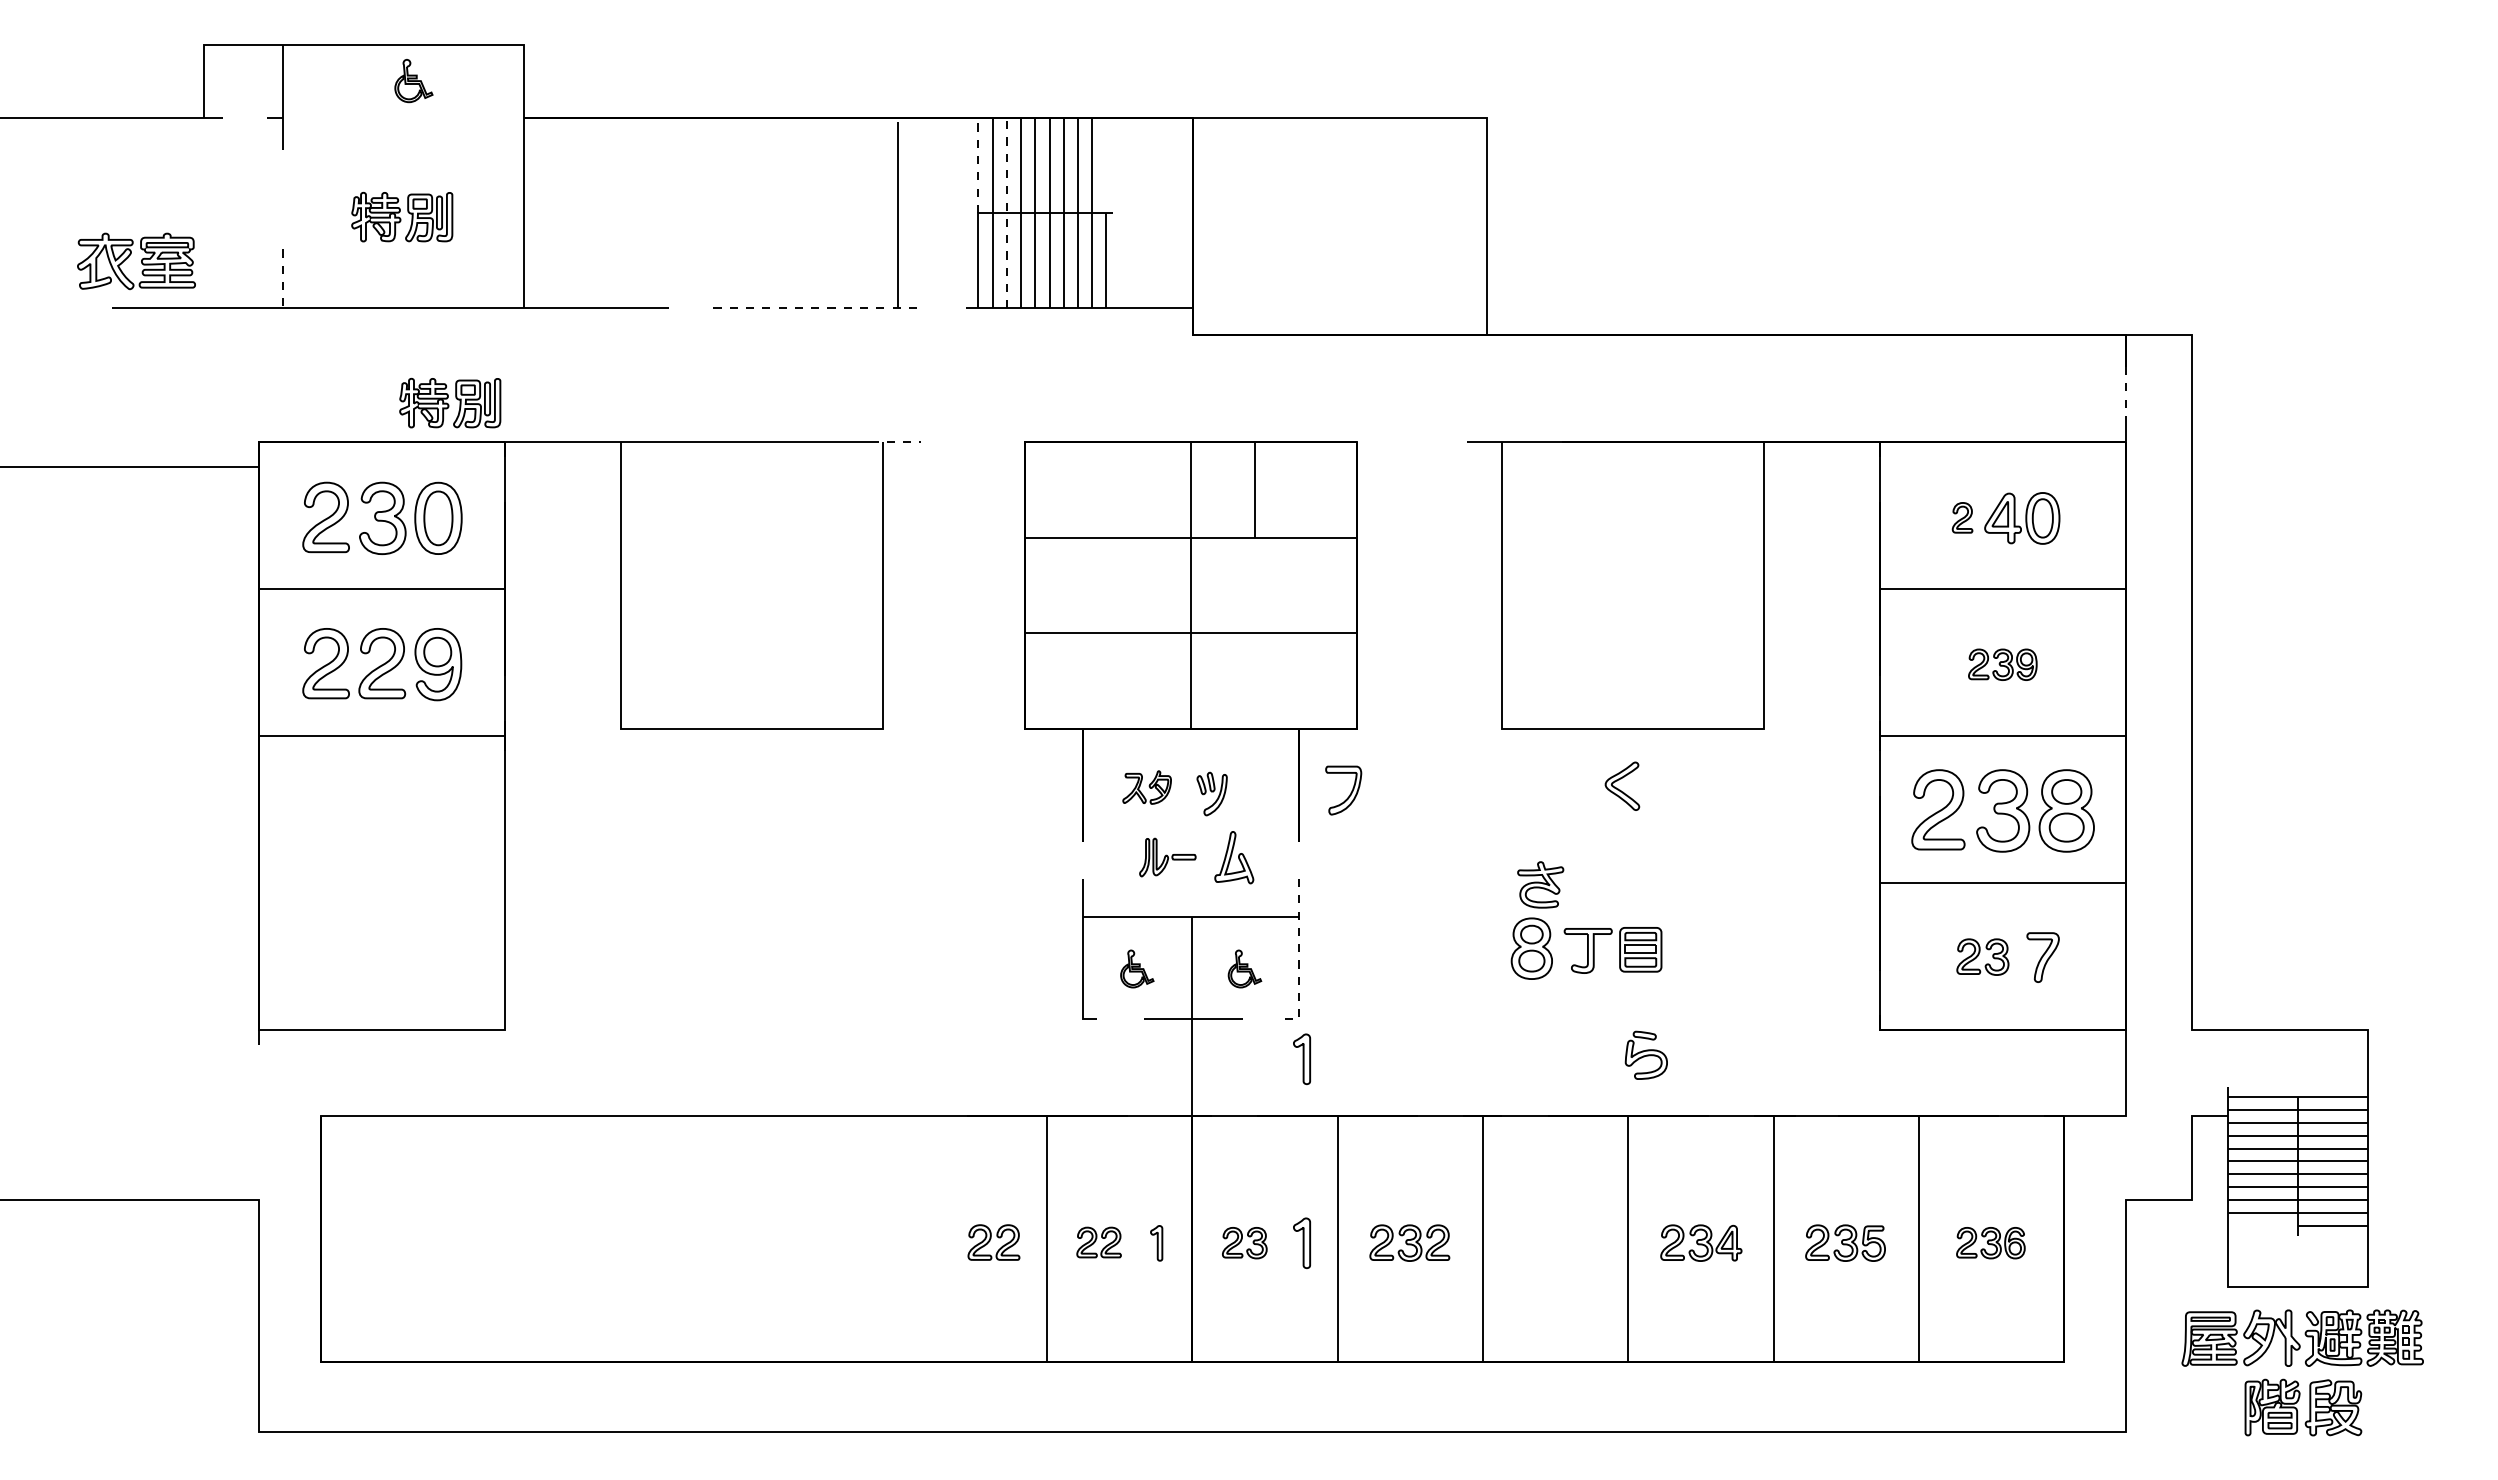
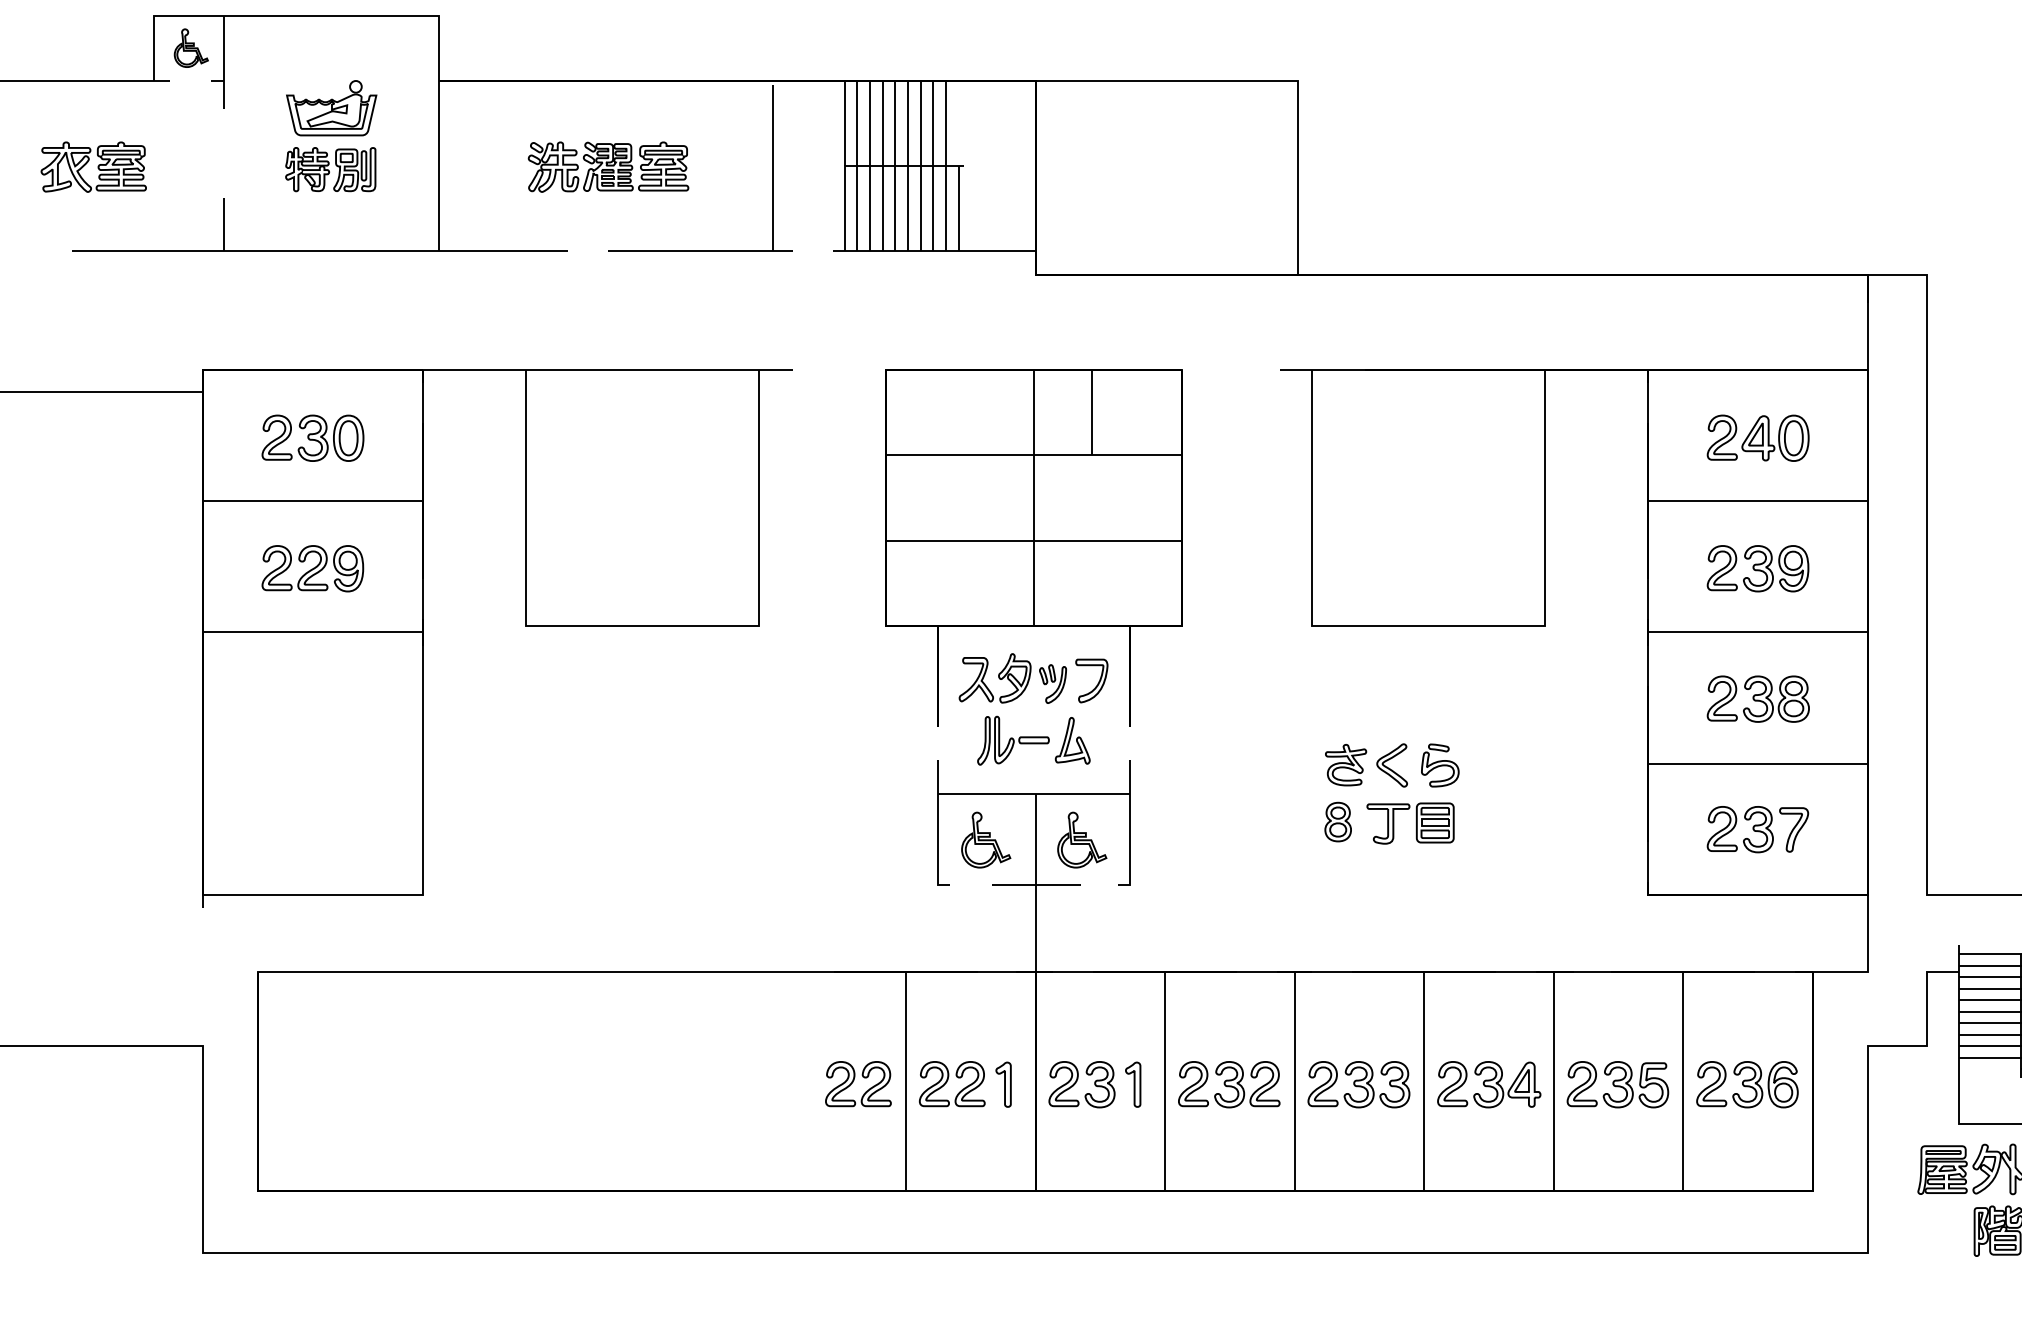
part: (413, 81) -> (190, 48), moved
part: (403, 147) -> (331, 107), added
line: (978, 165) -> (844, 123), dashed -> solid
line: (1006, 212) -> (869, 165), dashed -> solid
part: (713, 214) -> (608, 167), added
part: (136, 261) -> (93, 167), moved
line: (282, 278) -> (223, 224), dashed -> solid
line: (817, 308) -> (701, 251), dashed -> solid
line: (2125, 394) -> (1867, 327), dashed -> solid
part: (450, 402) -> (373, 334), removed
line: (896, 441) -> (771, 369), dashed -> solid
part: (1962, 517) -> (1722, 437), size x1.67
part: (381, 518) -> (312, 438), size x0.71
part: (381, 664) -> (312, 568), size x0.71
part: (2002, 664) -> (1757, 568), size x1.67
part: (1622, 785) -> (1392, 764), moved
part: (1146, 787) -> (994, 678), size x1.67
part: (1349, 794) -> (1097, 684), moved
part: (2002, 810) -> (1757, 698), size x0.62
part: (1167, 857) -> (1013, 740), size x1.43
part: (1531, 948) -> (1337, 821), size x0.71
line: (1298, 956) -> (1130, 828), dashed -> solid
part: (1982, 956) -> (1740, 828), size x1.43
part: (1137, 968) -> (986, 839), size x1.67
part: (1244, 968) -> (1081, 839), size x1.67
part: (1645, 1054) -> (1439, 764), moved
part: (1301, 1059) -> (1132, 920), removed
part: (993, 1242) -> (858, 1084), size x1.43
part: (1098, 1242) -> (951, 1084), size x1.67
part: (1244, 1242) -> (1081, 1084), size x1.67
part: (1409, 1242) -> (1229, 1084), size x1.43
part: (1554, 1242) -> (1358, 1084), added
part: (1701, 1242) -> (1489, 1084), size x1.43
part: (1845, 1242) -> (1617, 1084), size x1.43
part: (1990, 1242) -> (1747, 1084), size x1.67
part: (1156, 1243) -> (1003, 1084), size x1.43

